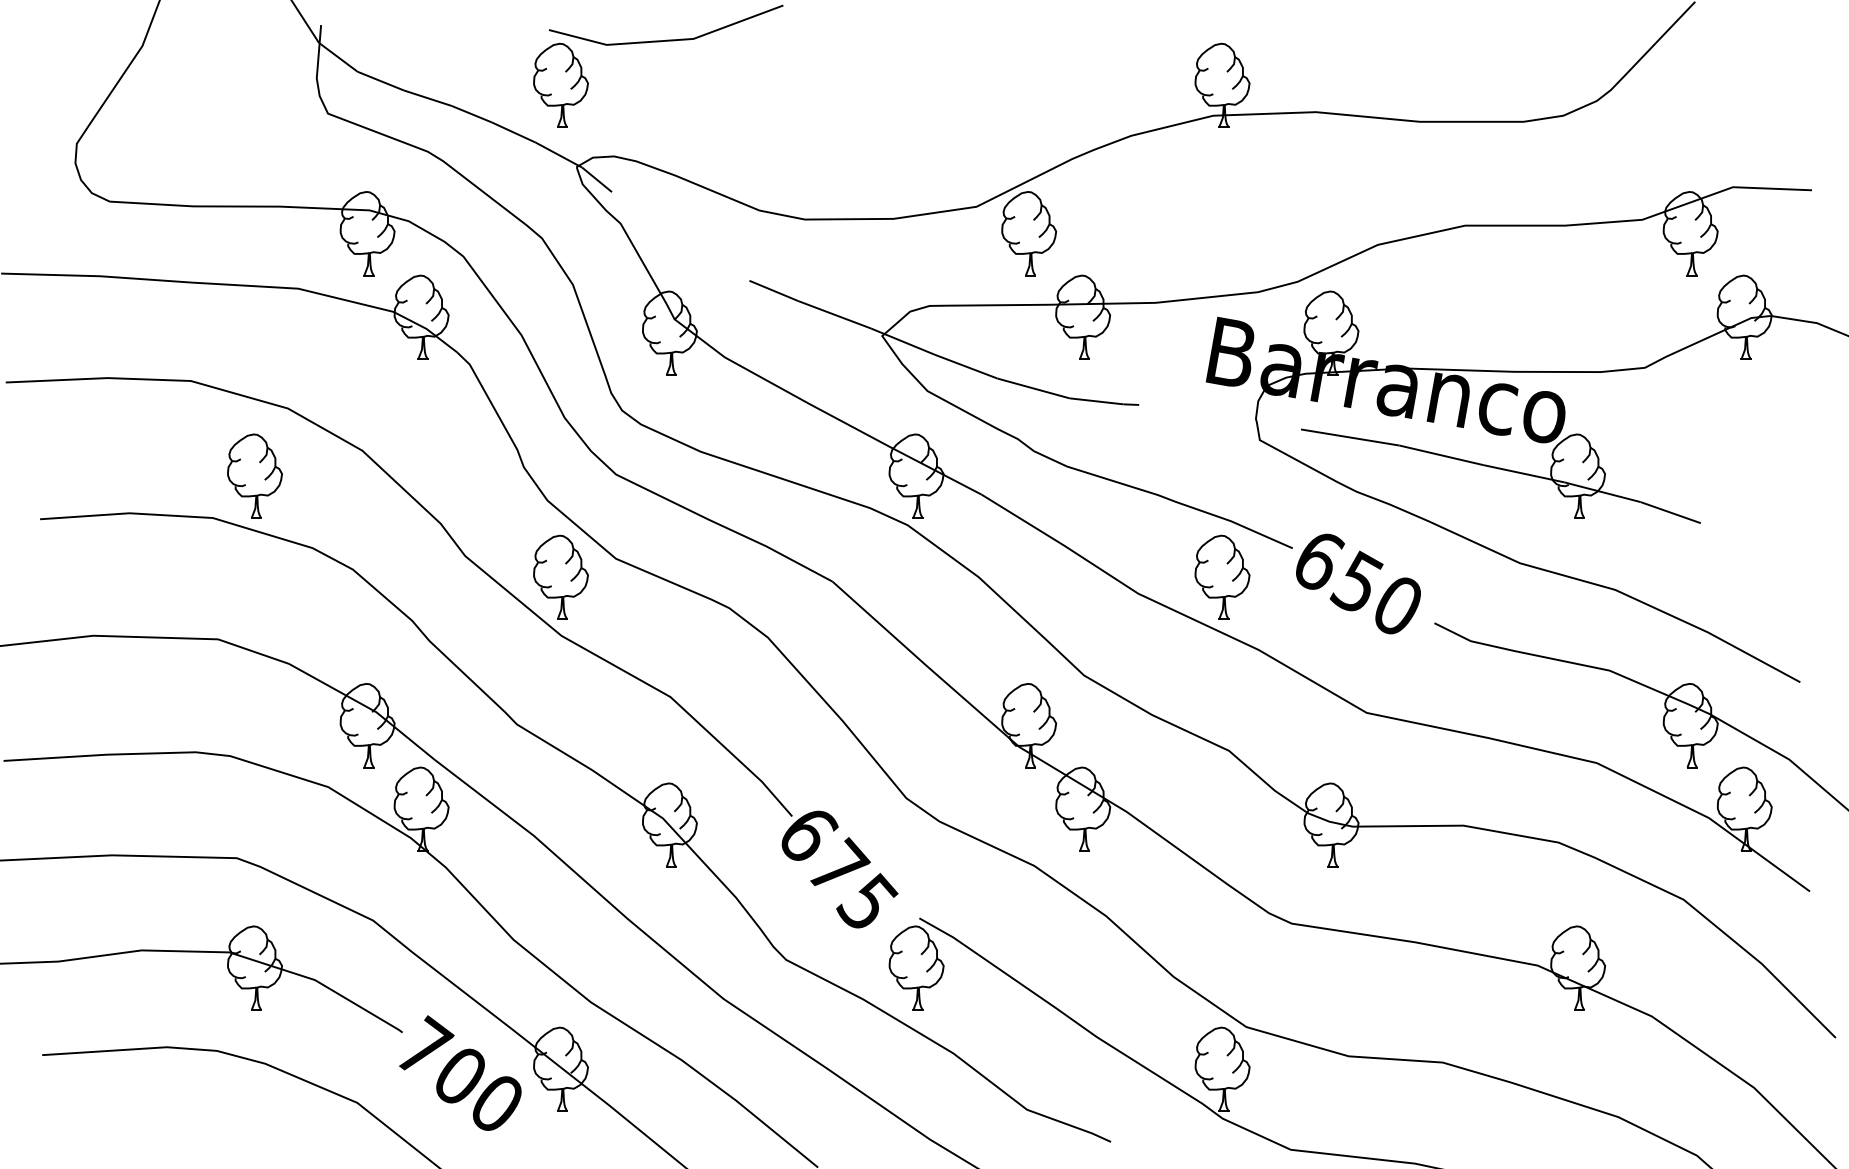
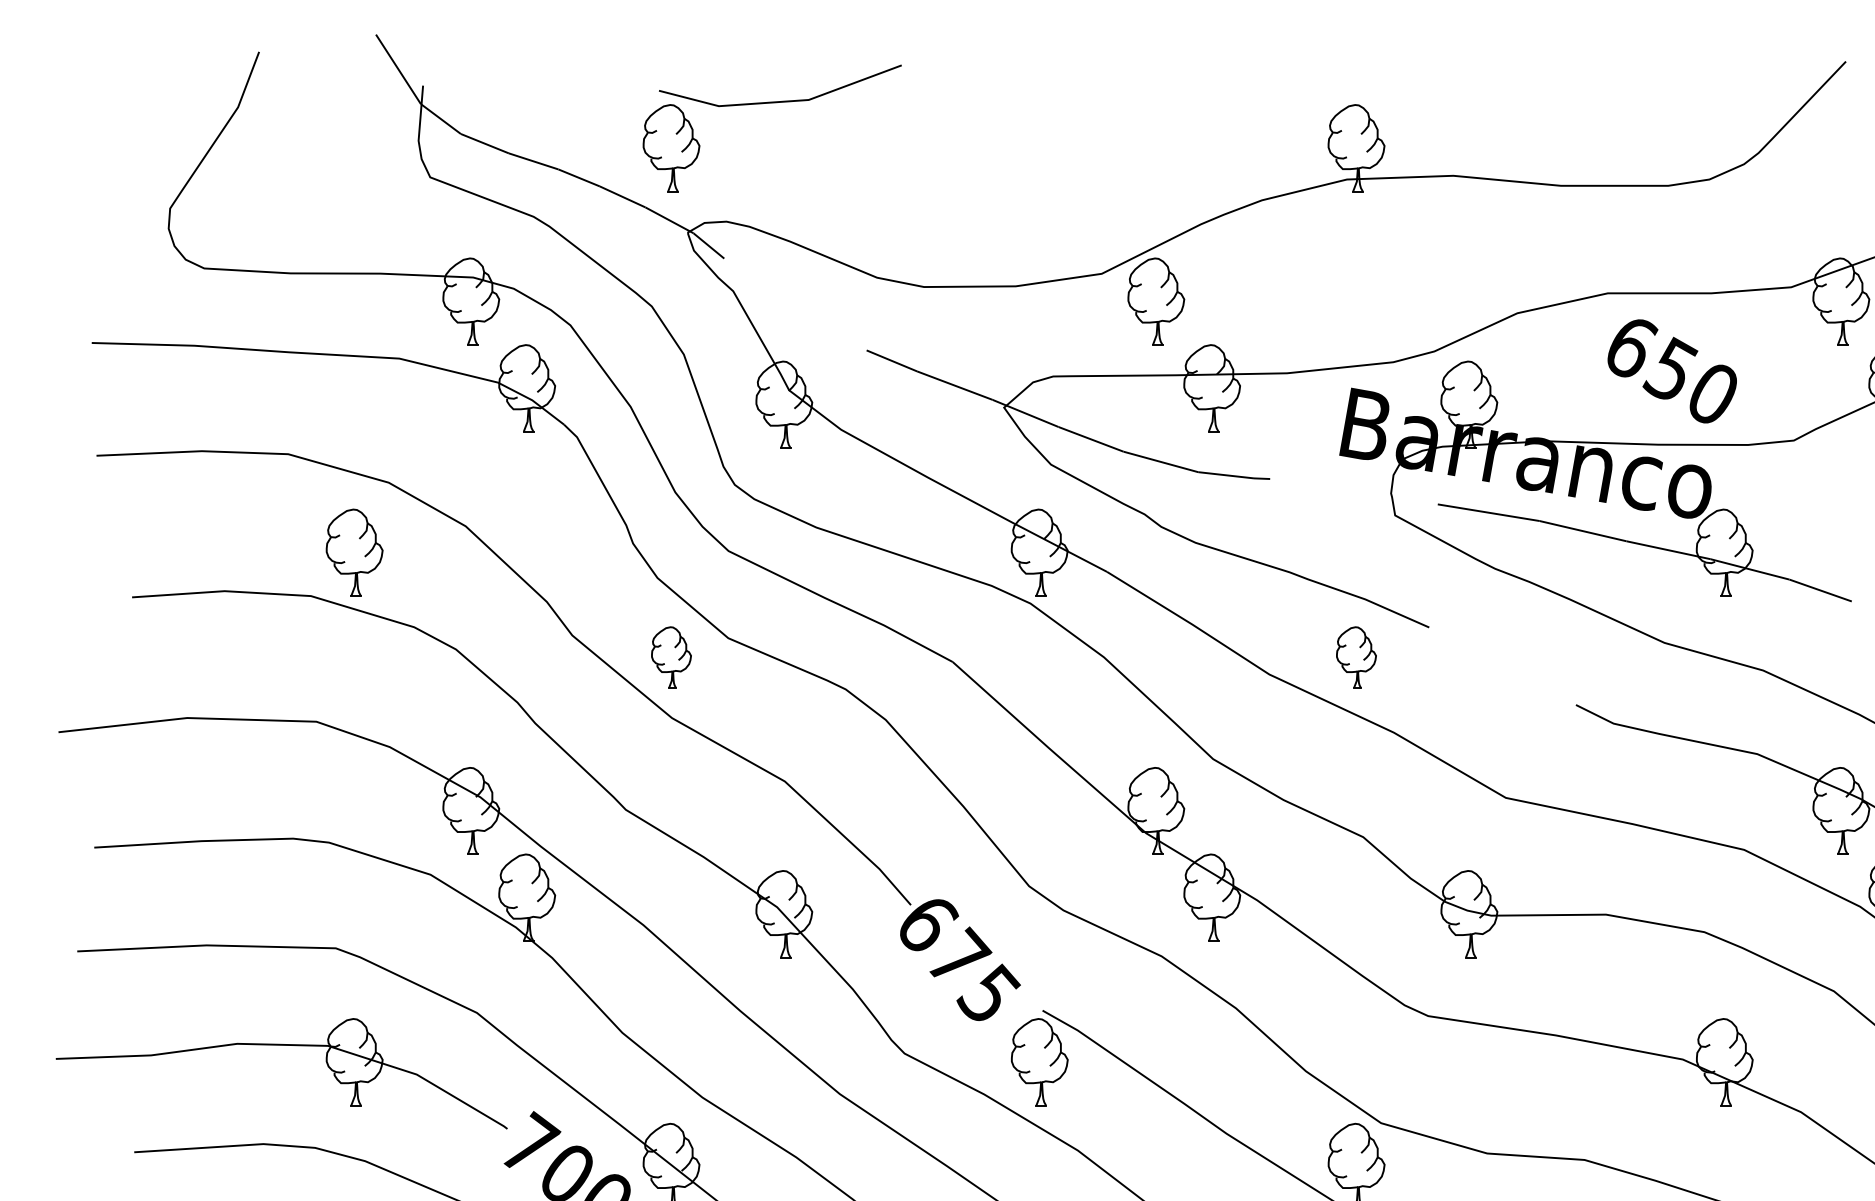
part: (560, 576) -> (670, 656), size x0.7
part: (1222, 576) -> (1356, 656), size x0.7
text: (1358, 583) -> (1672, 370), moved

